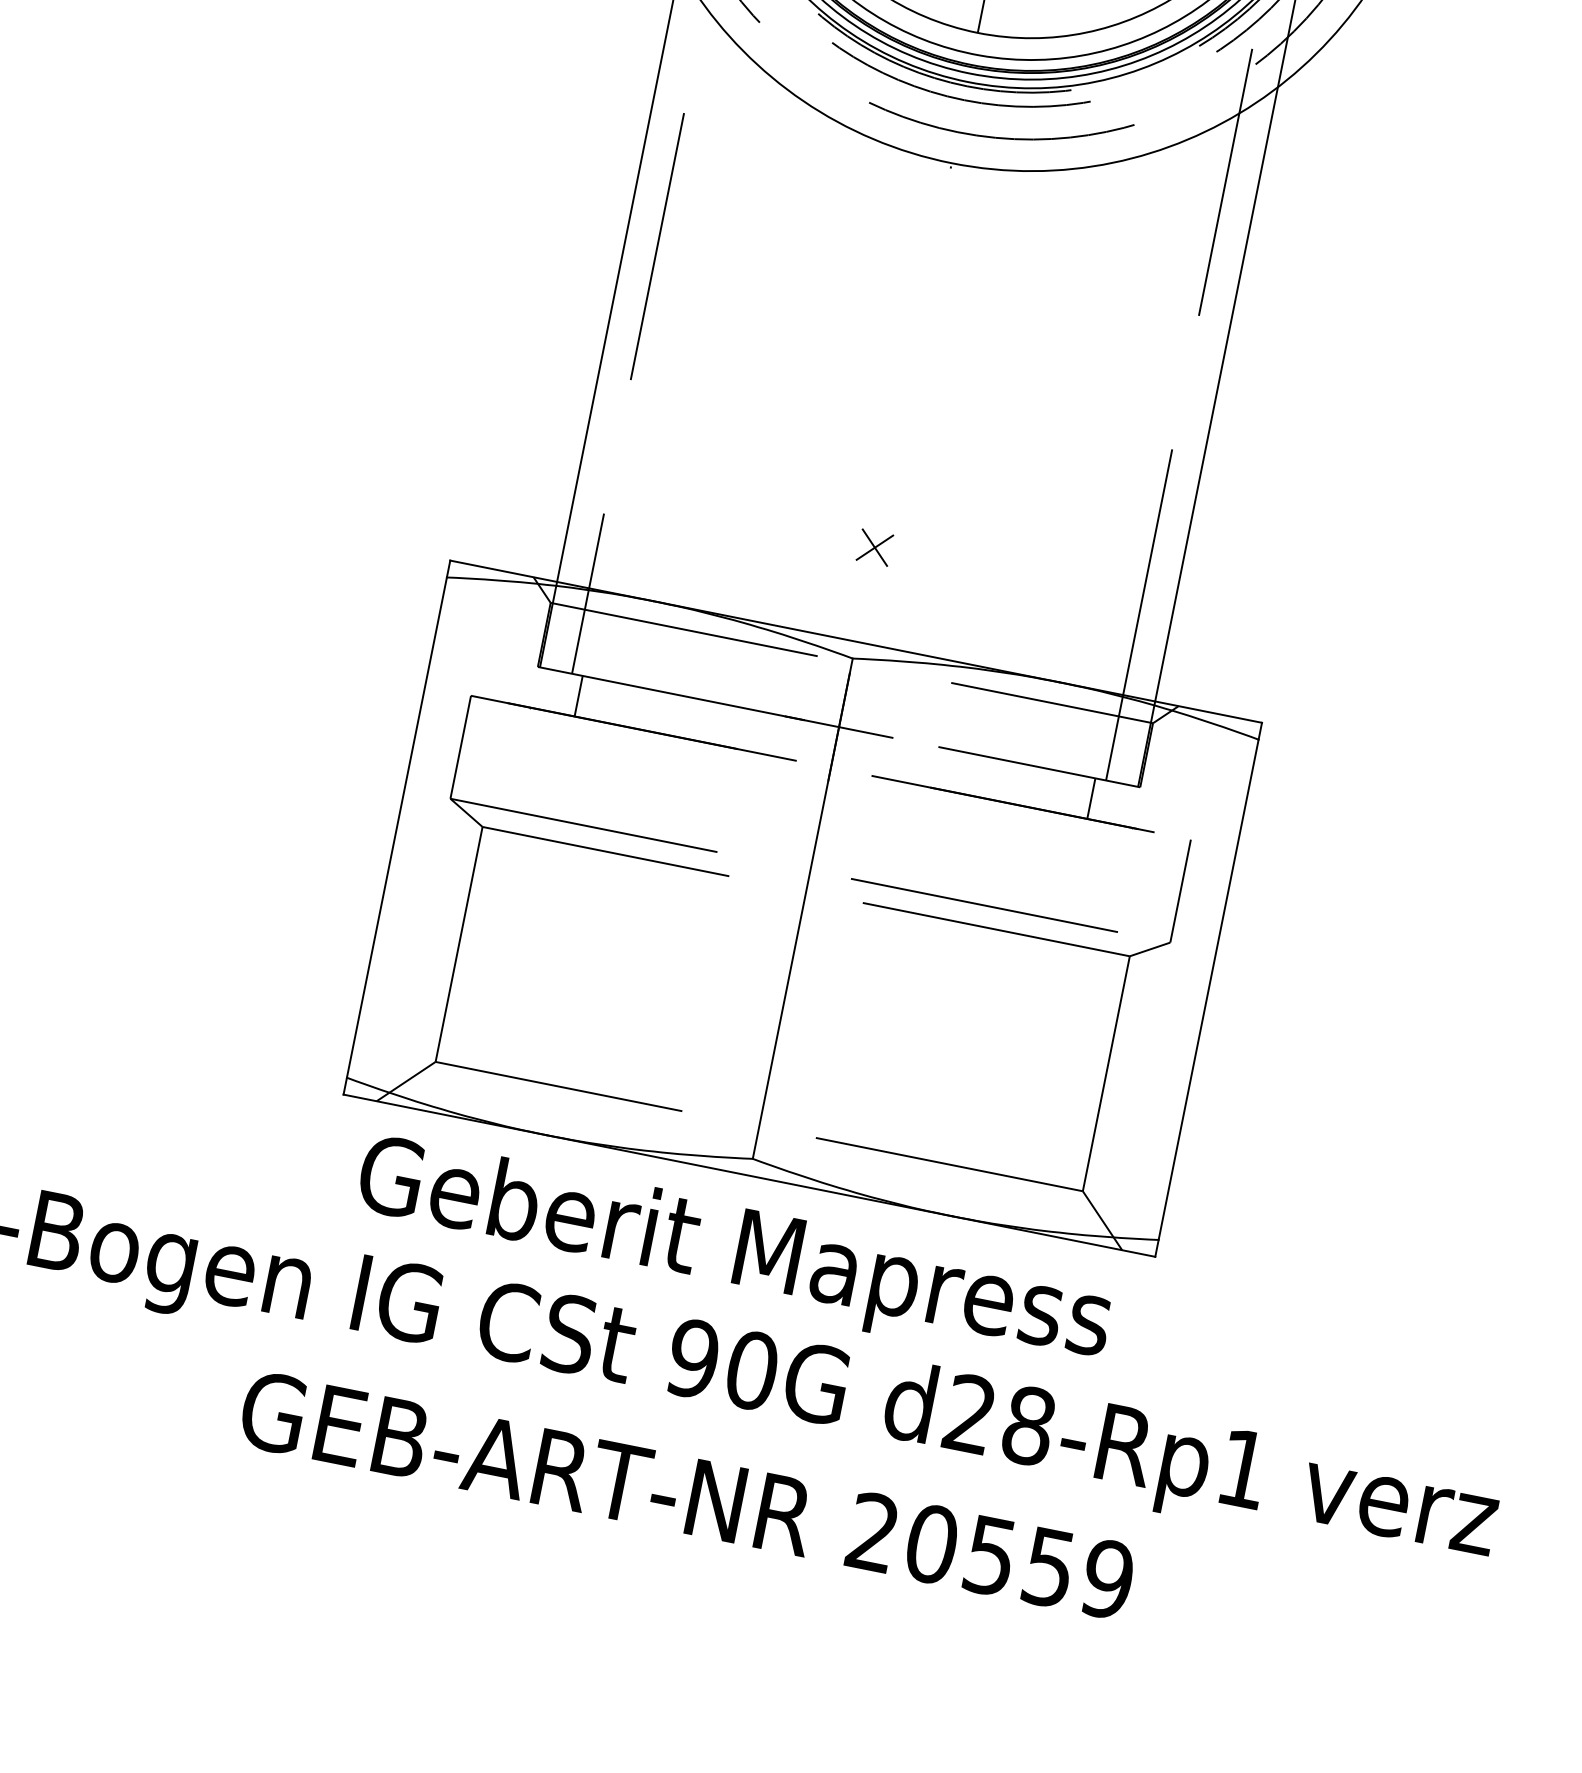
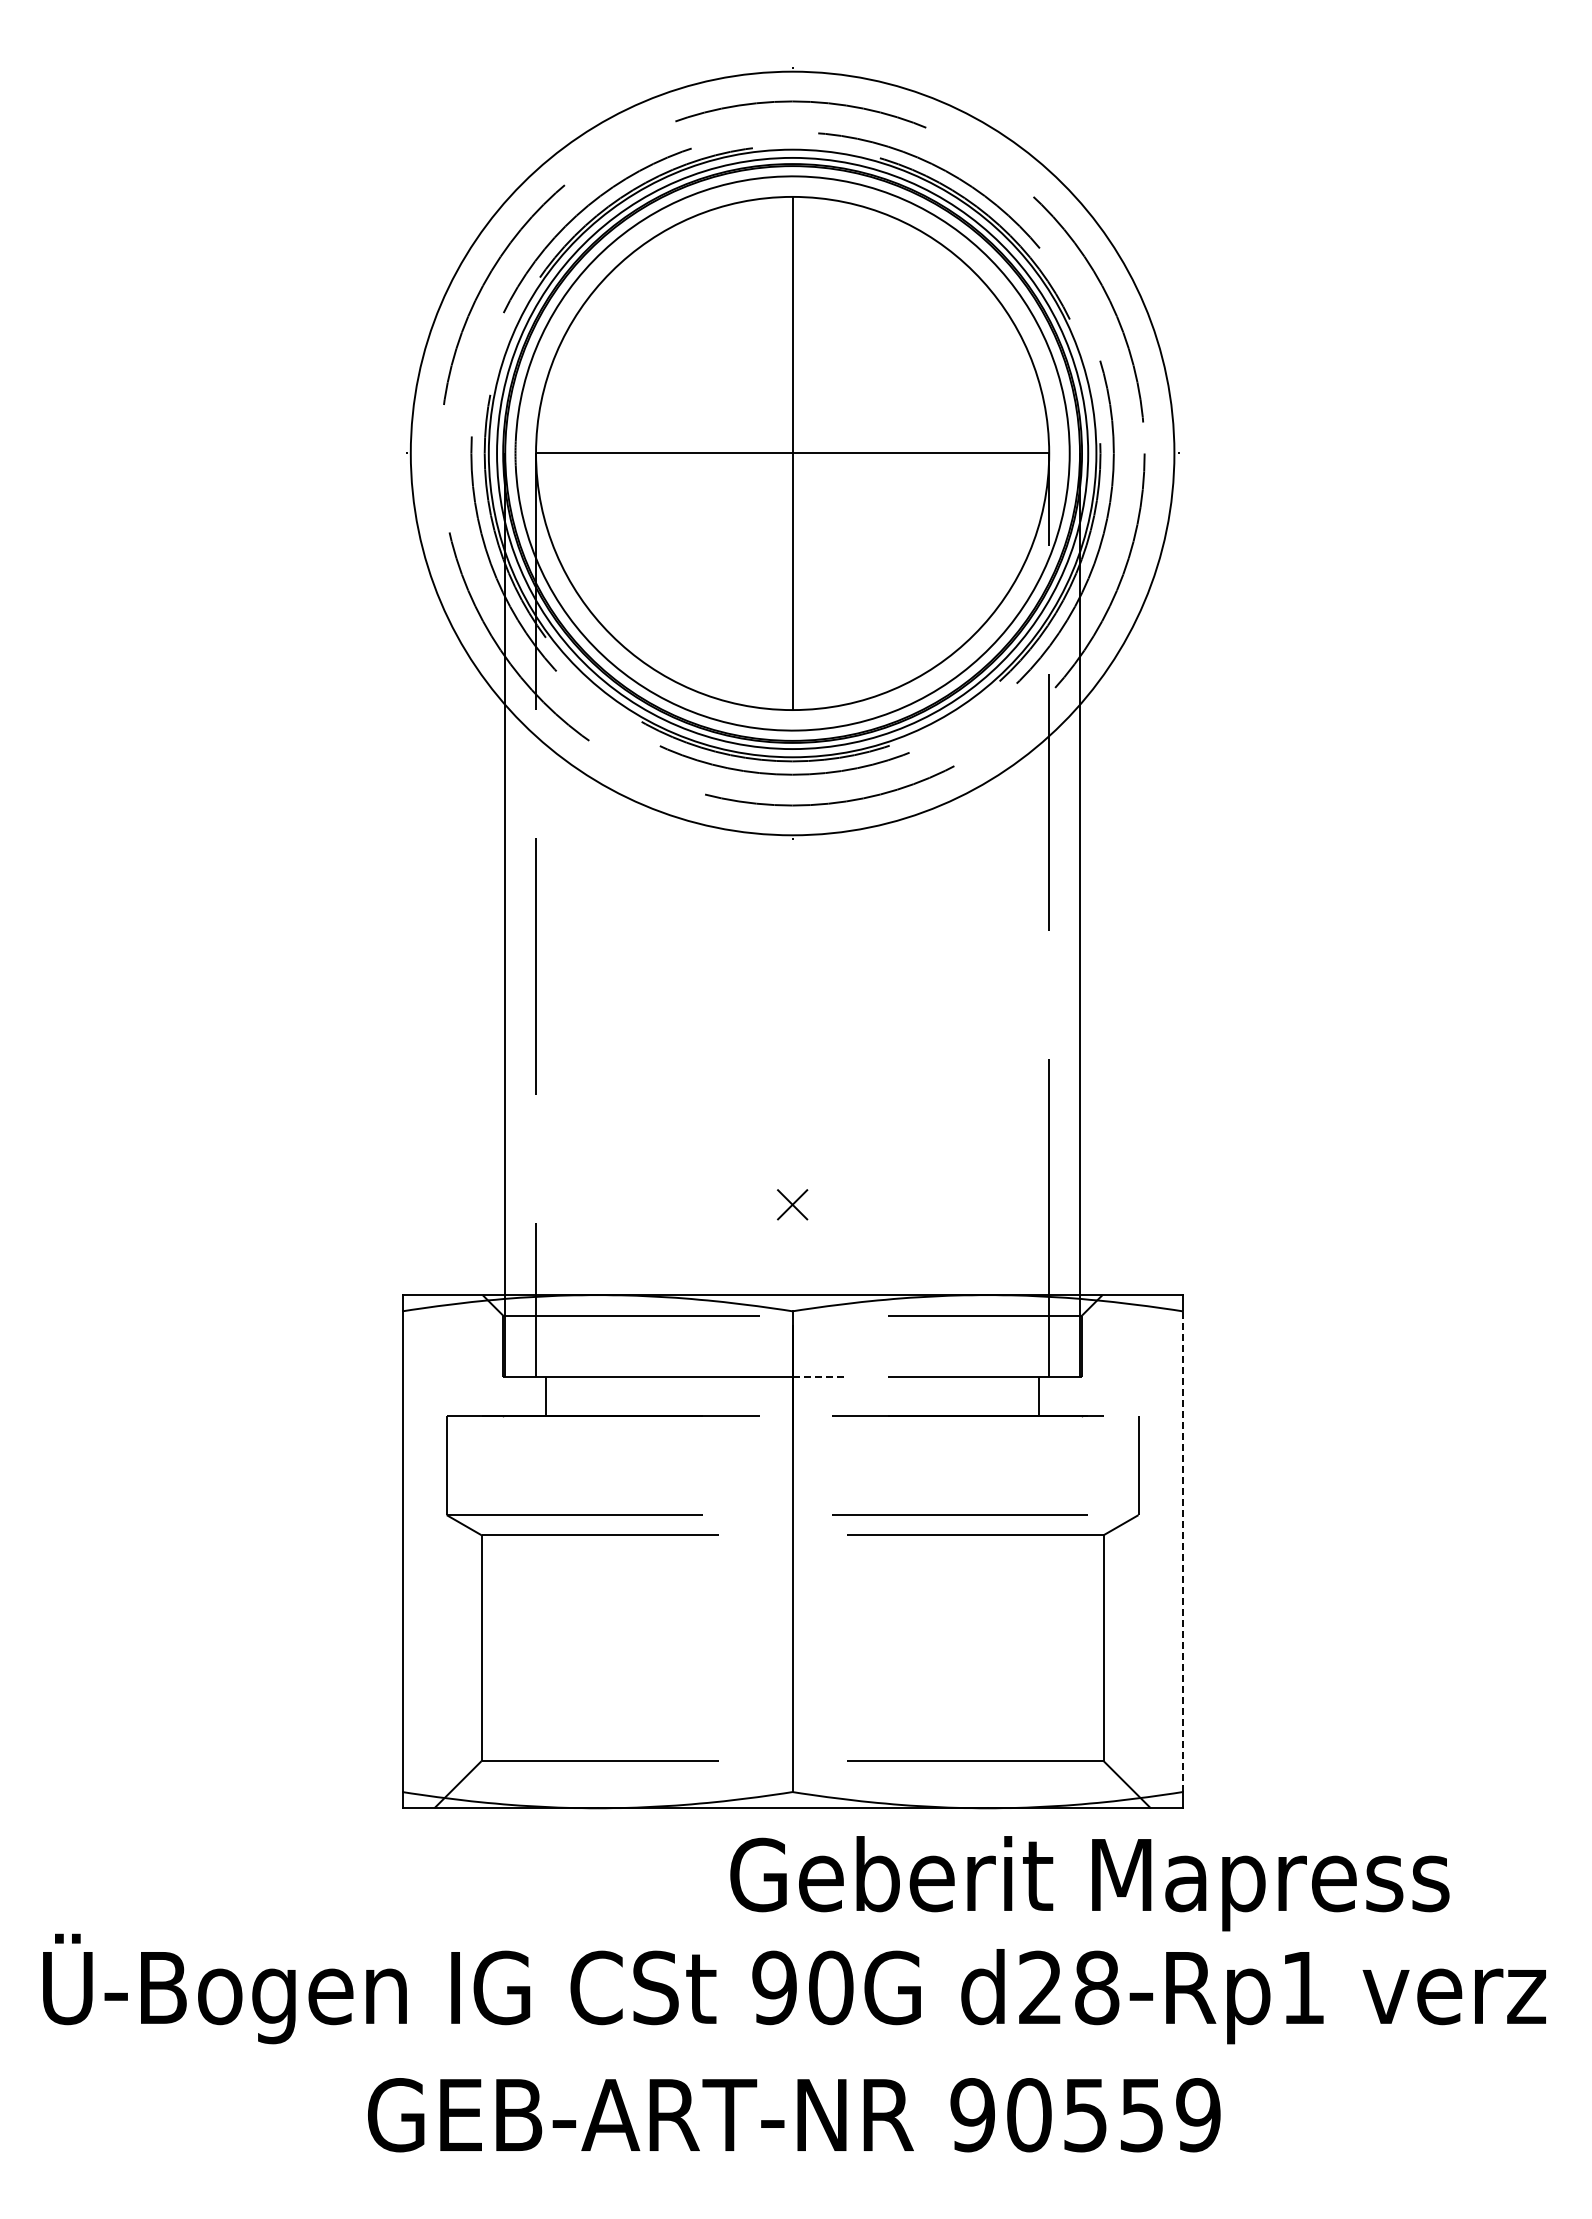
line: (865, 732) -> (818, 1377), solid -> dashed
line: (1208, 989) -> (1182, 1551), solid -> dashed
text: (733, 1253) -> (1089, 1883), moved
text: (872, 1532) -> (972, 2115), 20559 -> 90559

